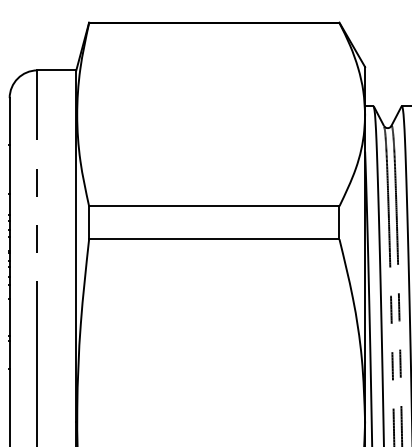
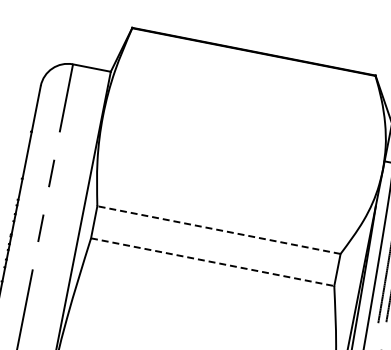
line: (213, 206) -> (218, 230), solid -> dashed
line: (214, 239) -> (212, 262), solid -> dashed

